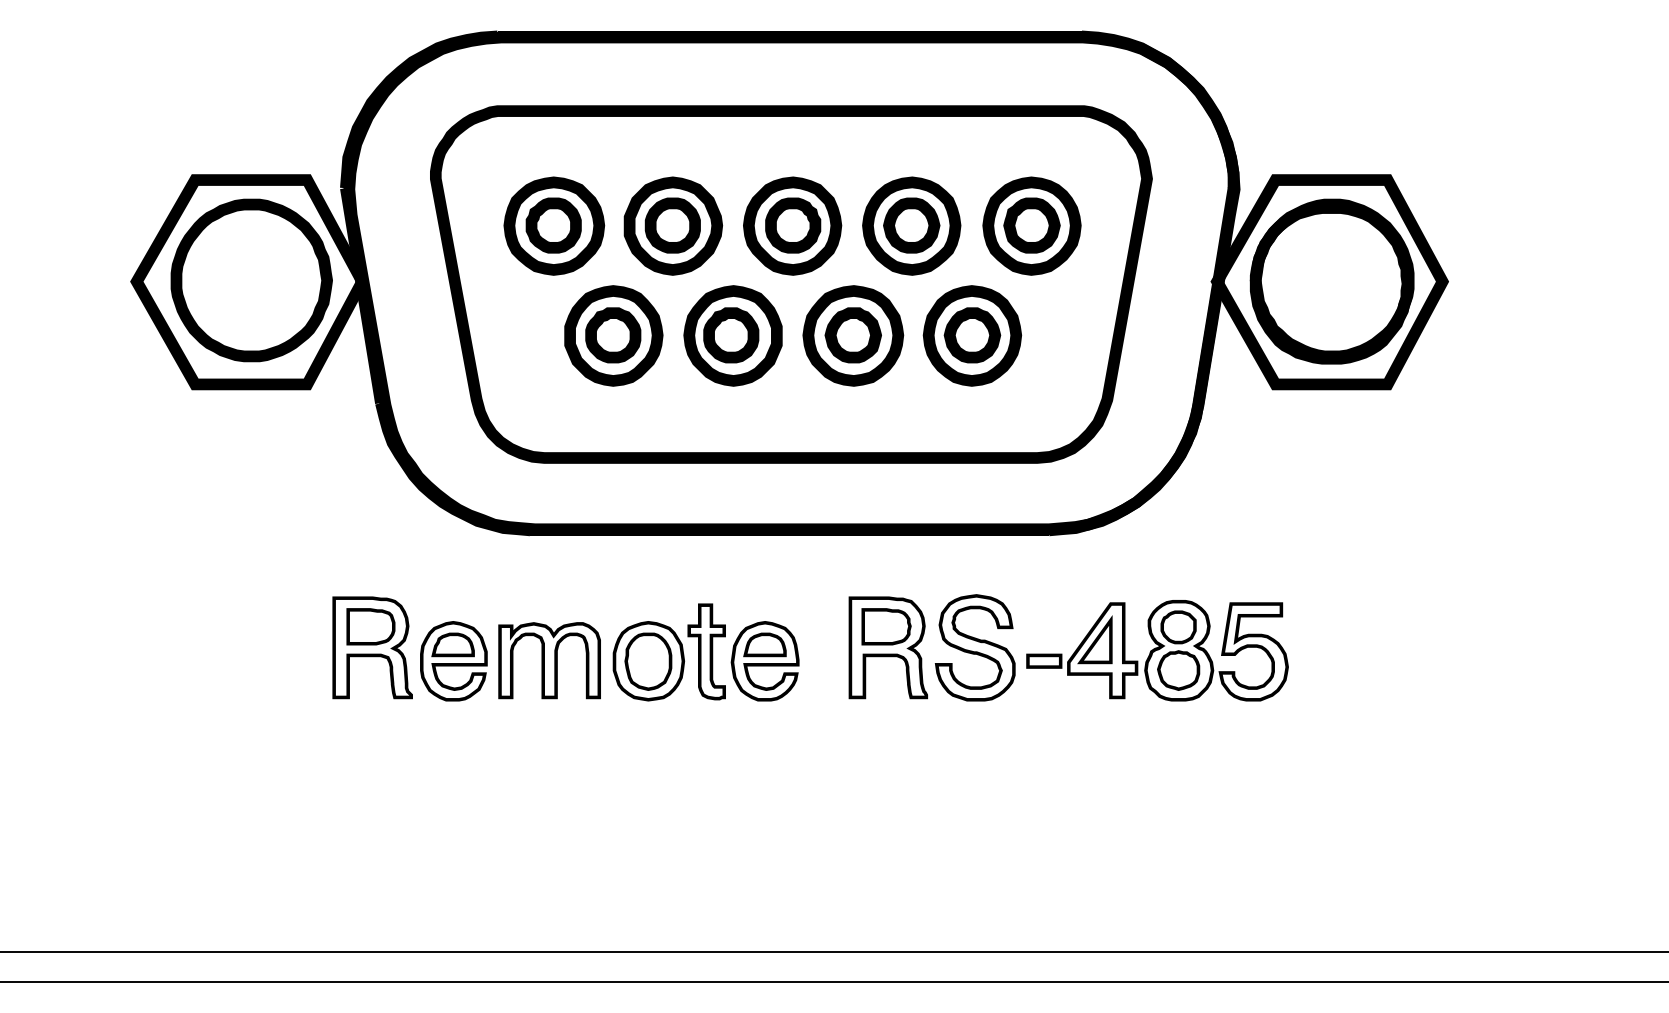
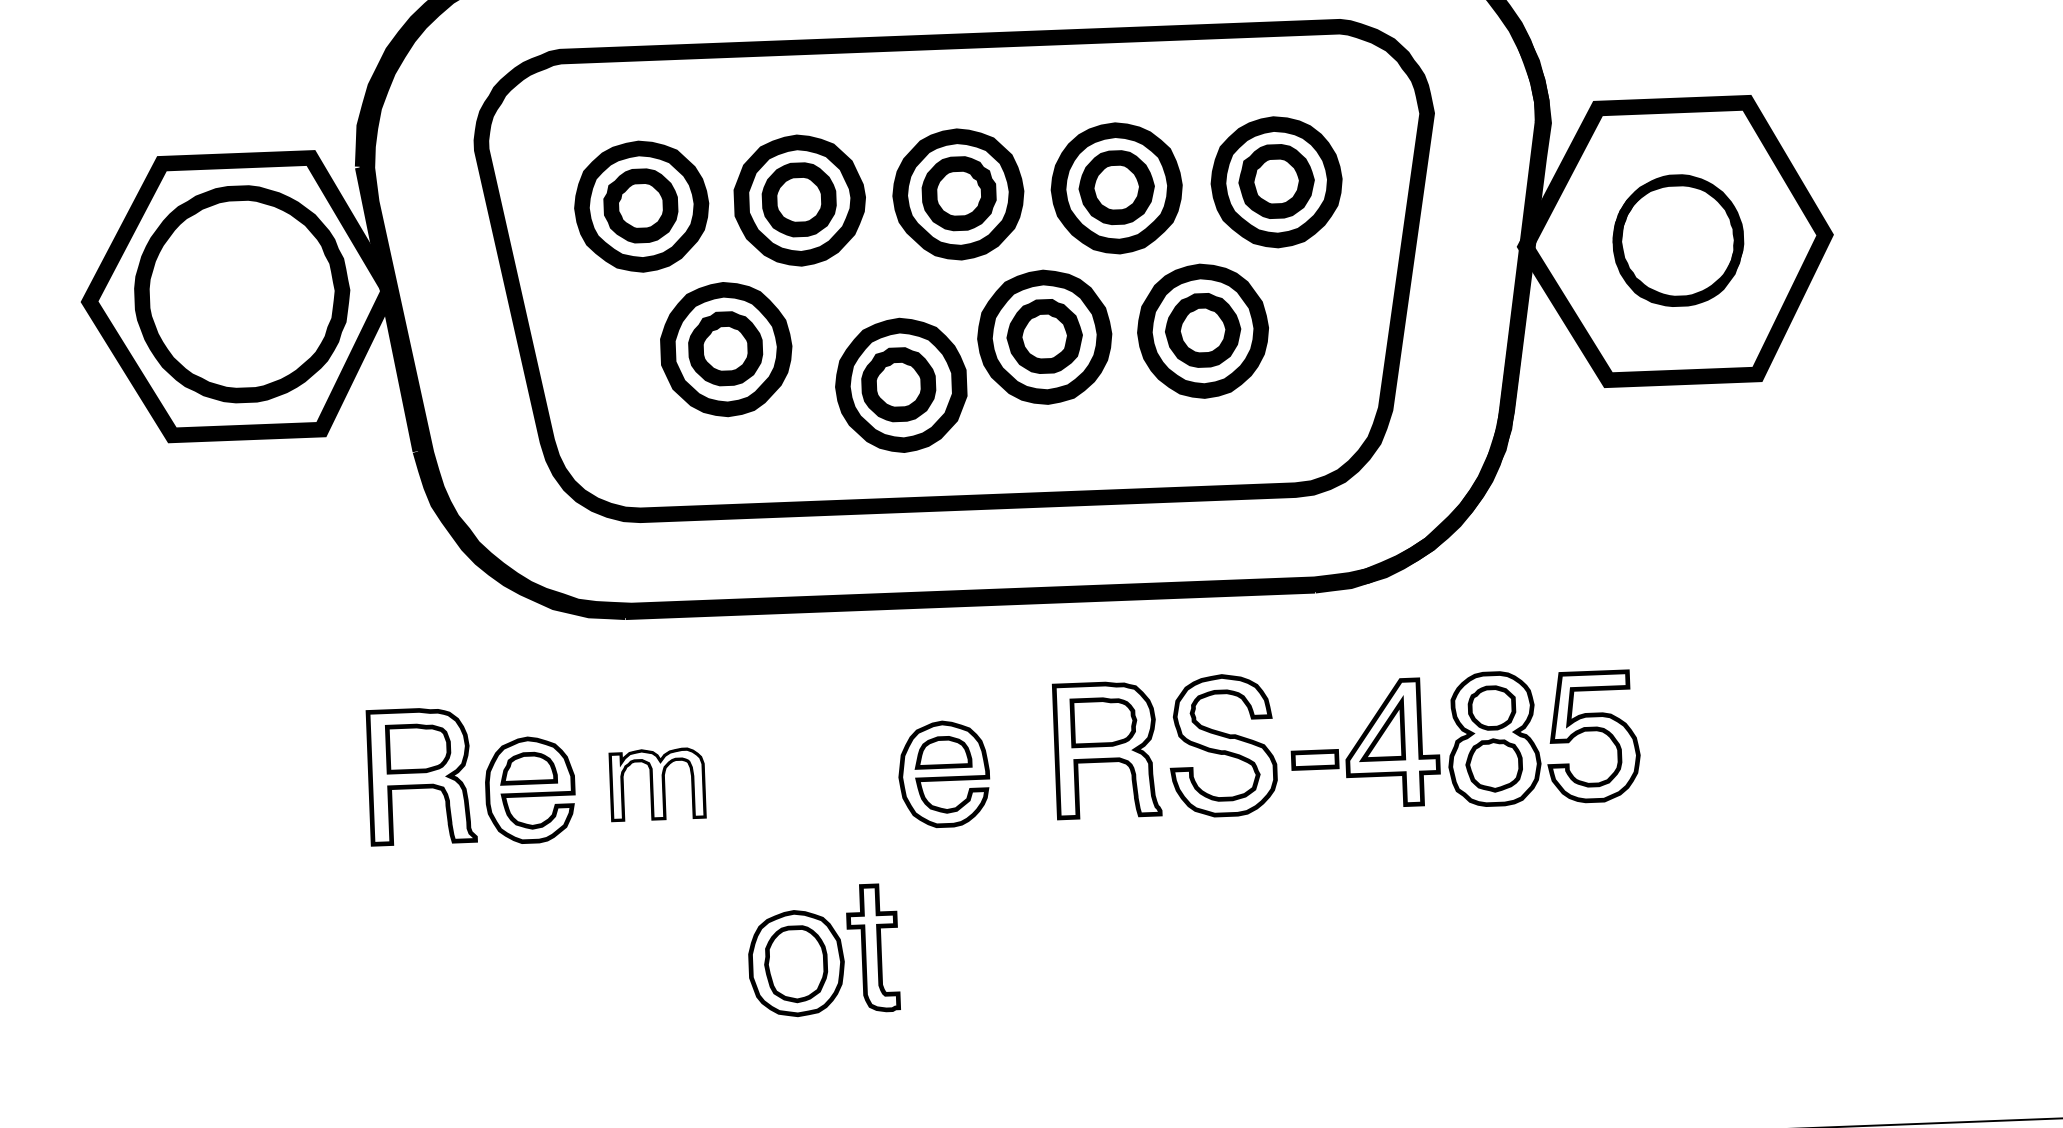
part: (1331, 281) -> (1677, 240), size x0.6
part: (732, 335) -> (900, 384), moved
part: (668, 652) -> (822, 950), moved
part: (549, 660) -> (657, 784), size x0.7

